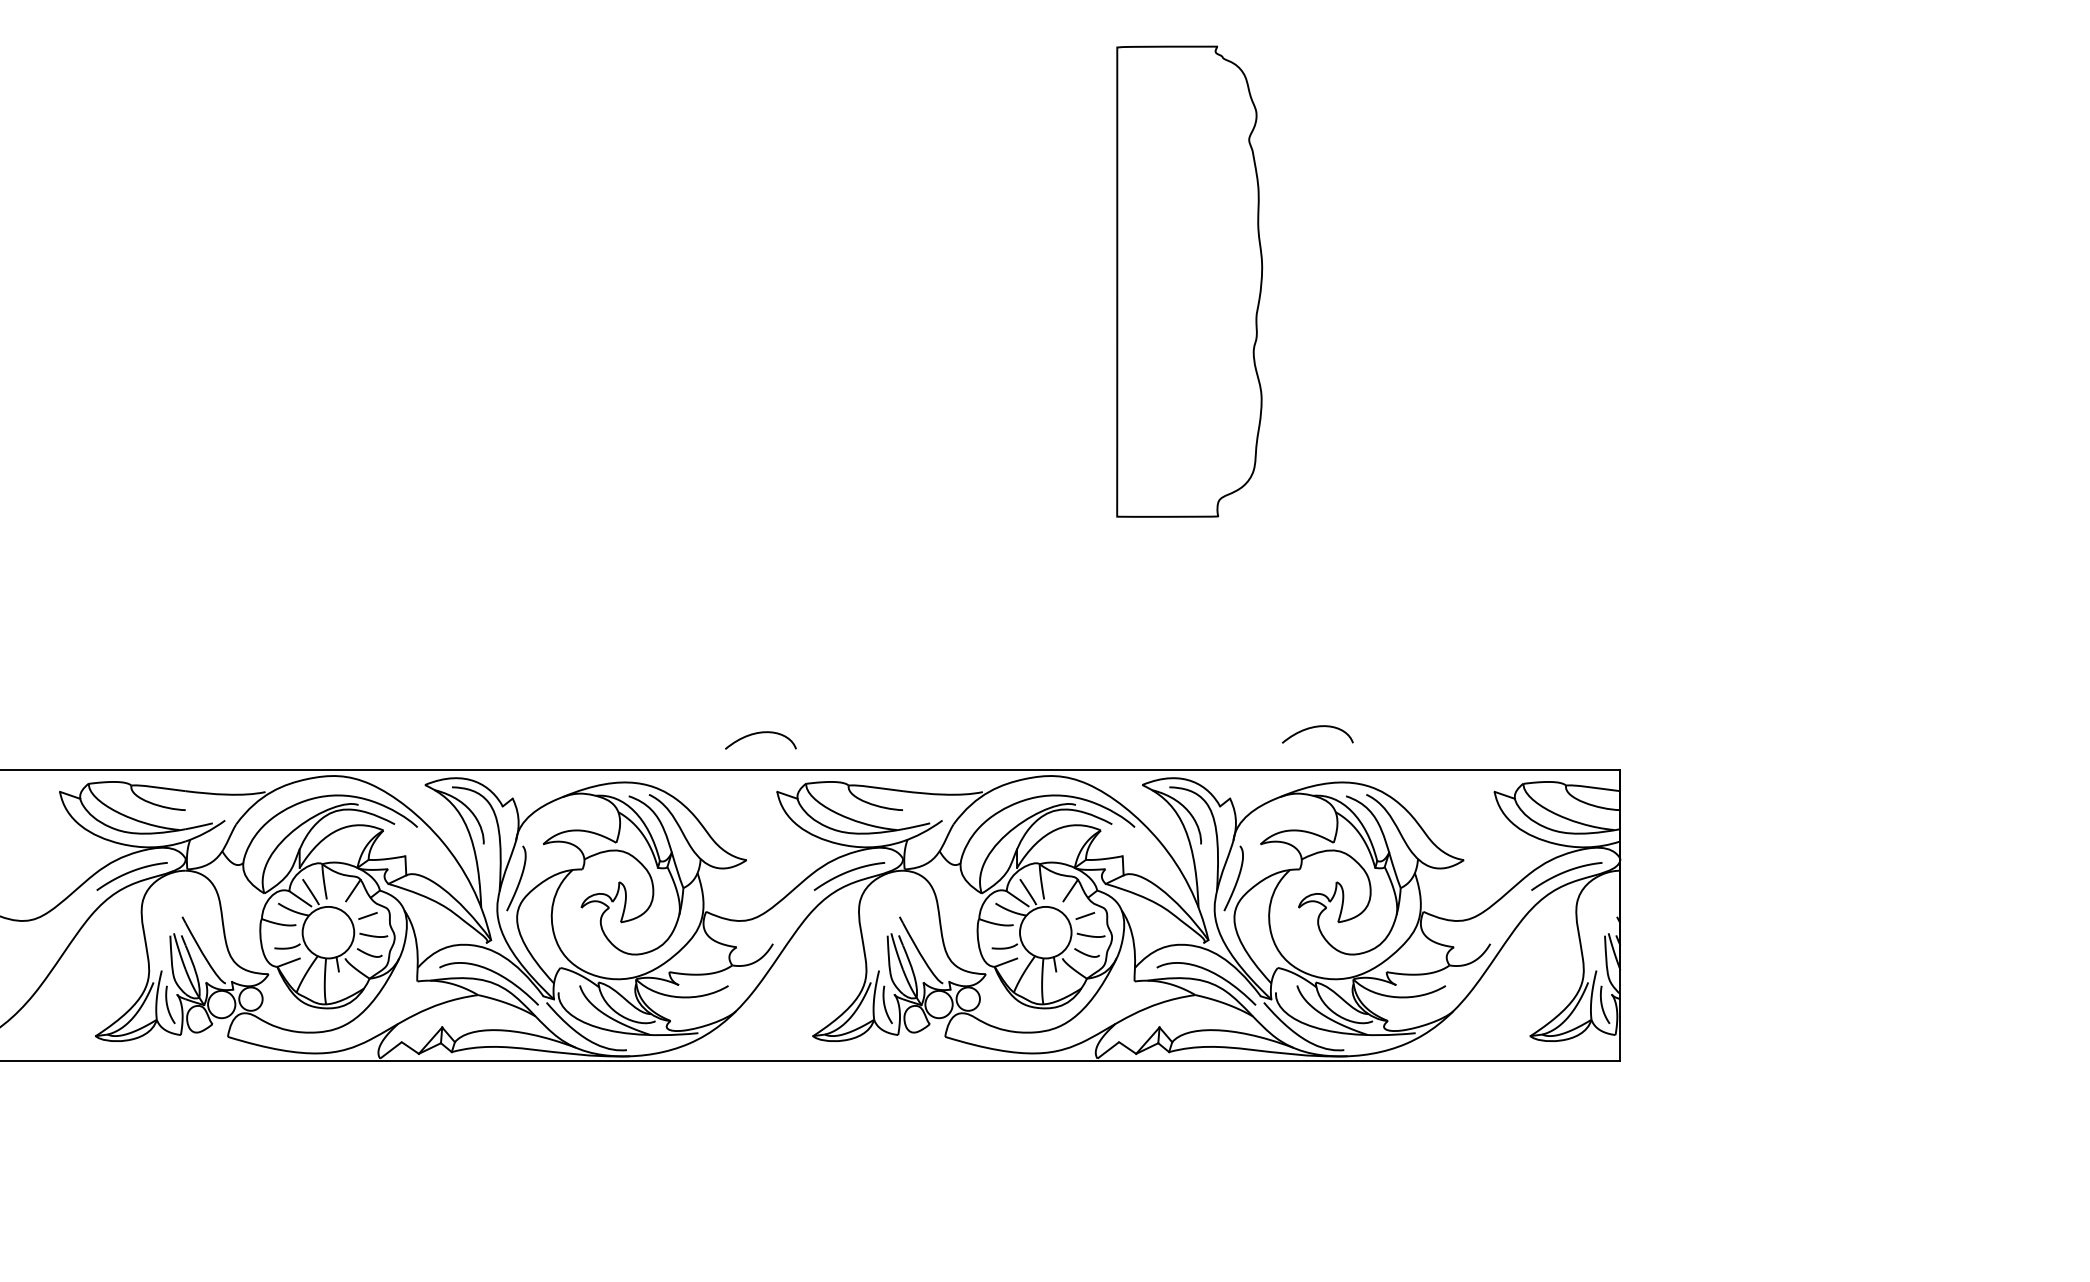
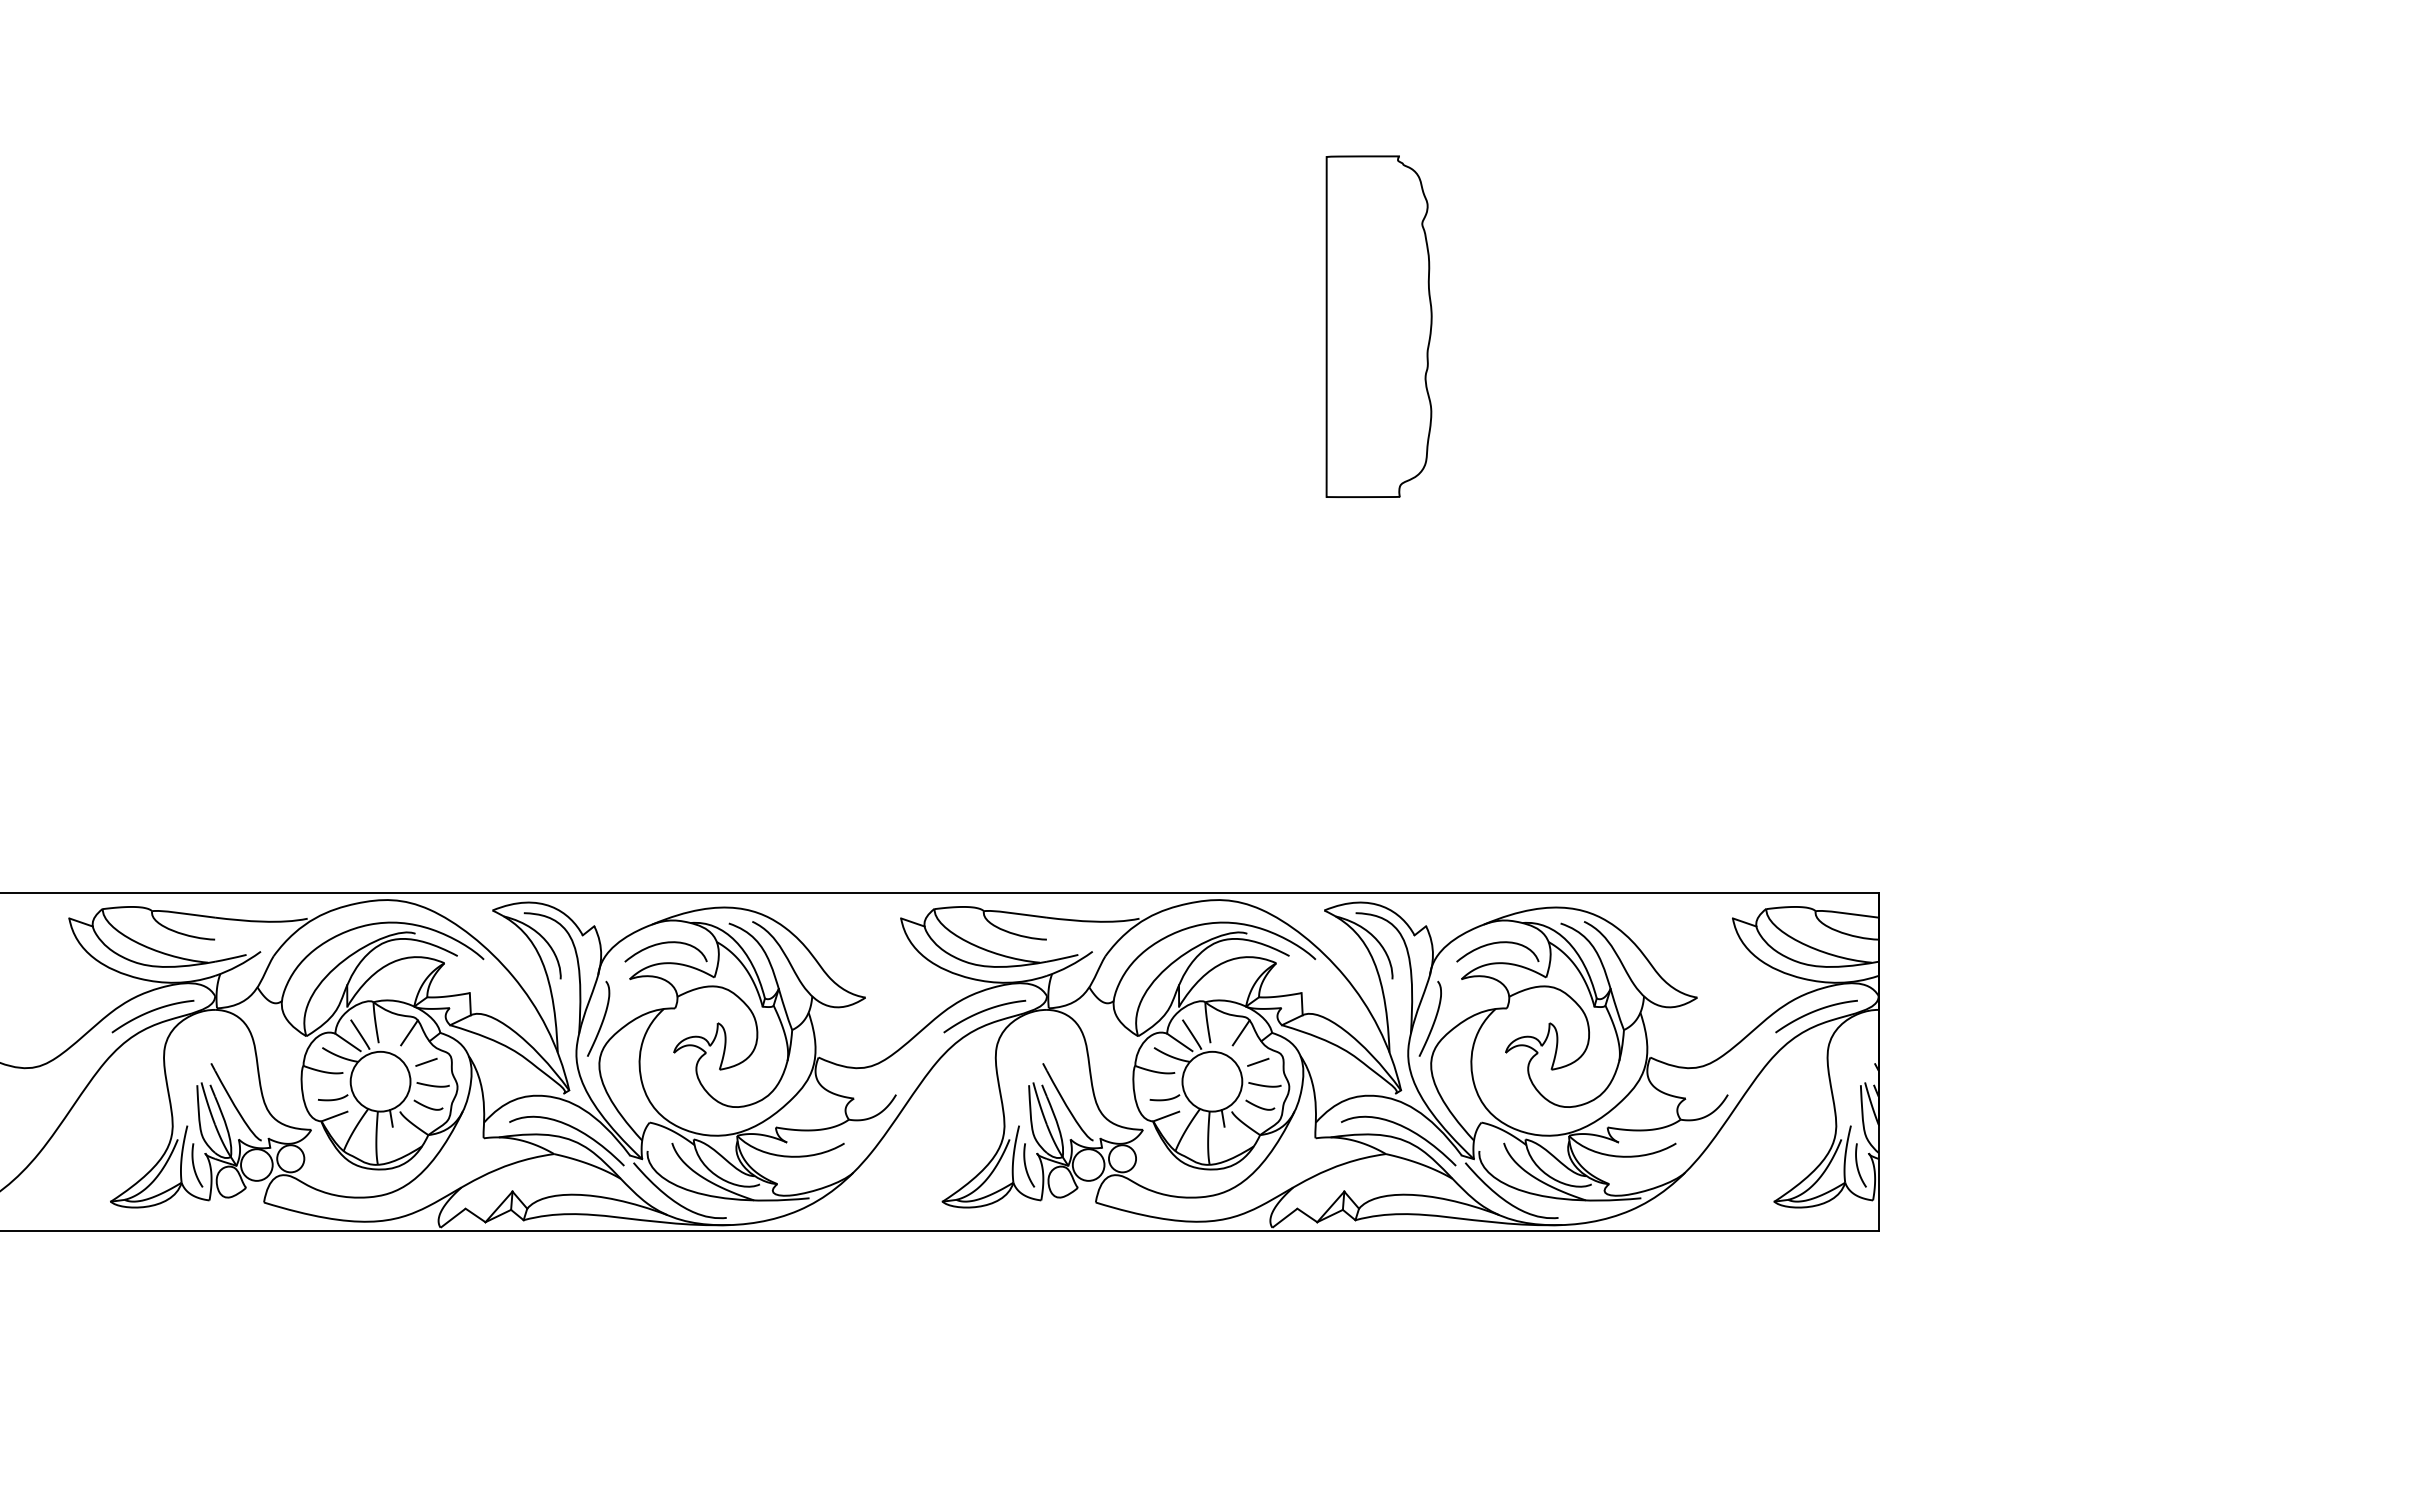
part: (1189, 281) -> (1378, 326), size x0.62
curve: (1317, 727) -> (1497, 943), moved
curve: (757, 734) -> (662, 944), moved

